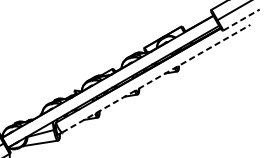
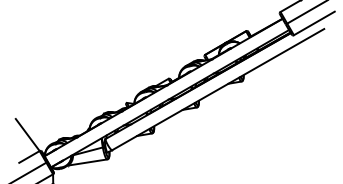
line: (241, 20) -> (314, 23), dashed -> solid
line: (156, 78) -> (218, 89), dashed -> solid

